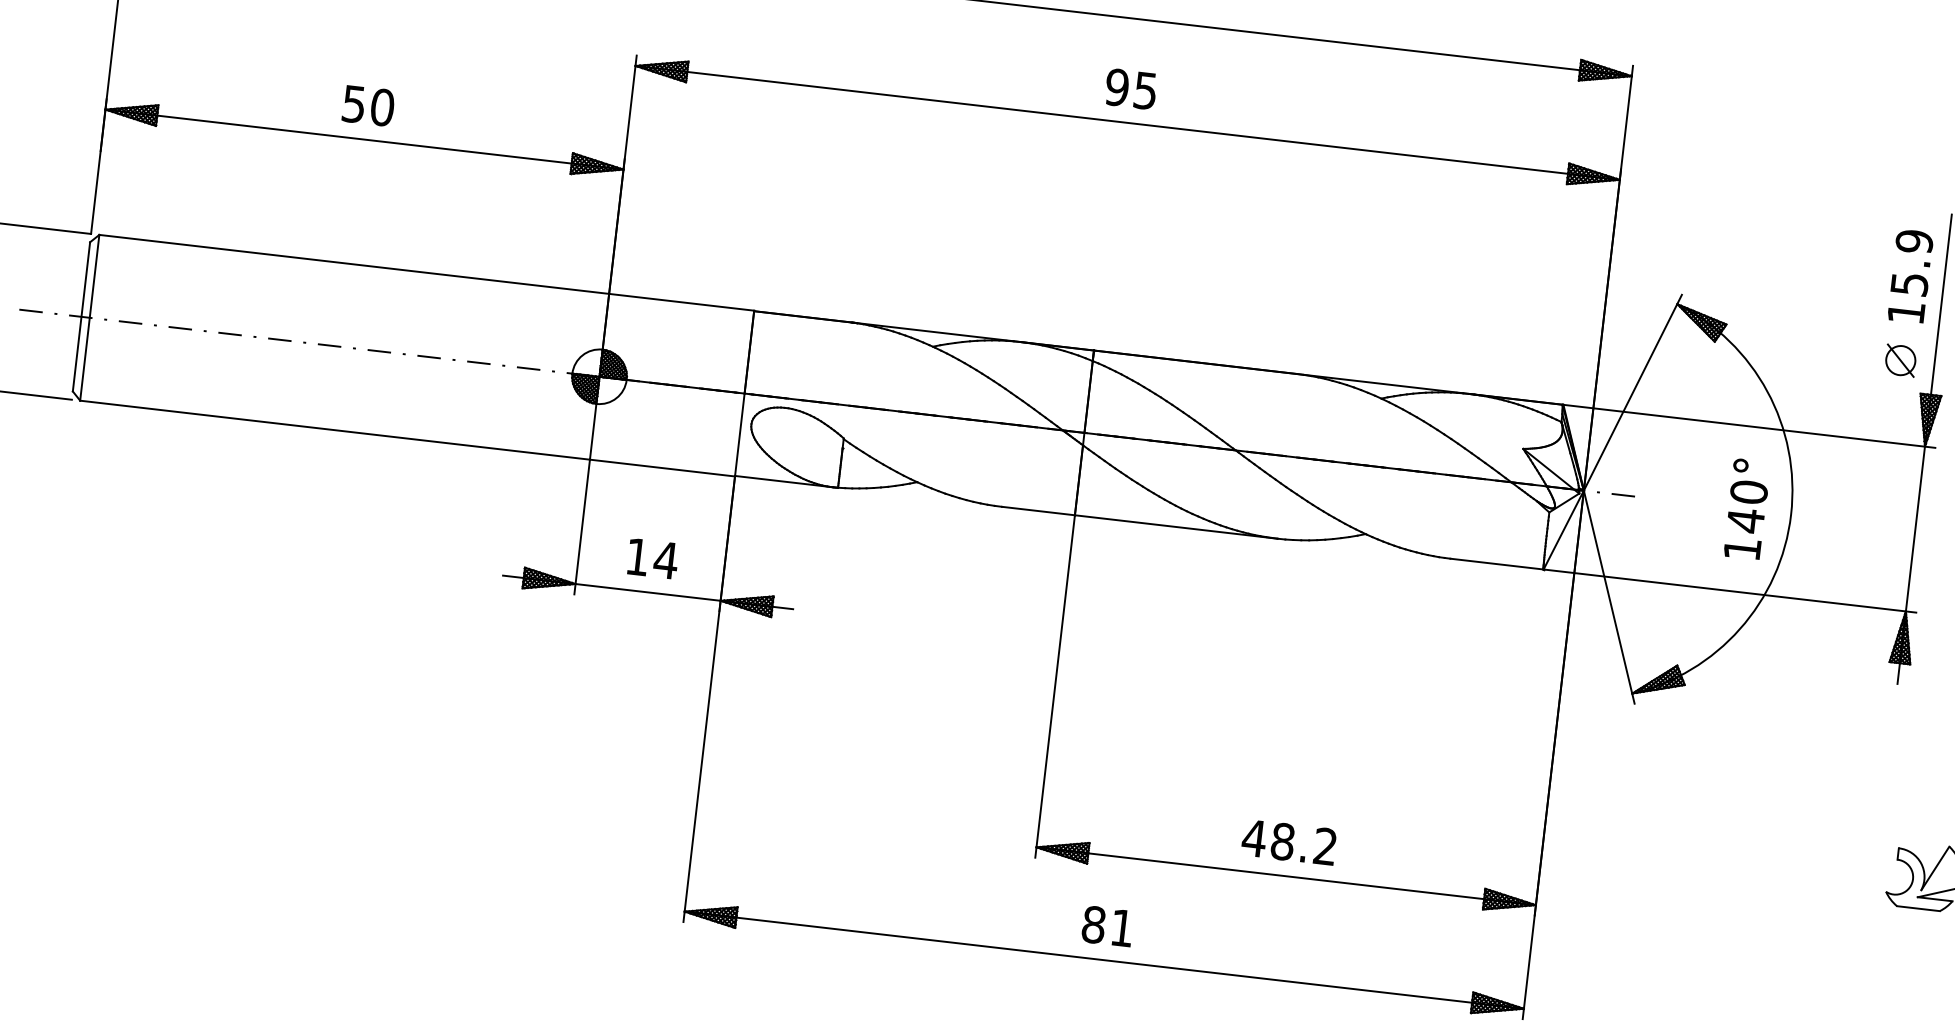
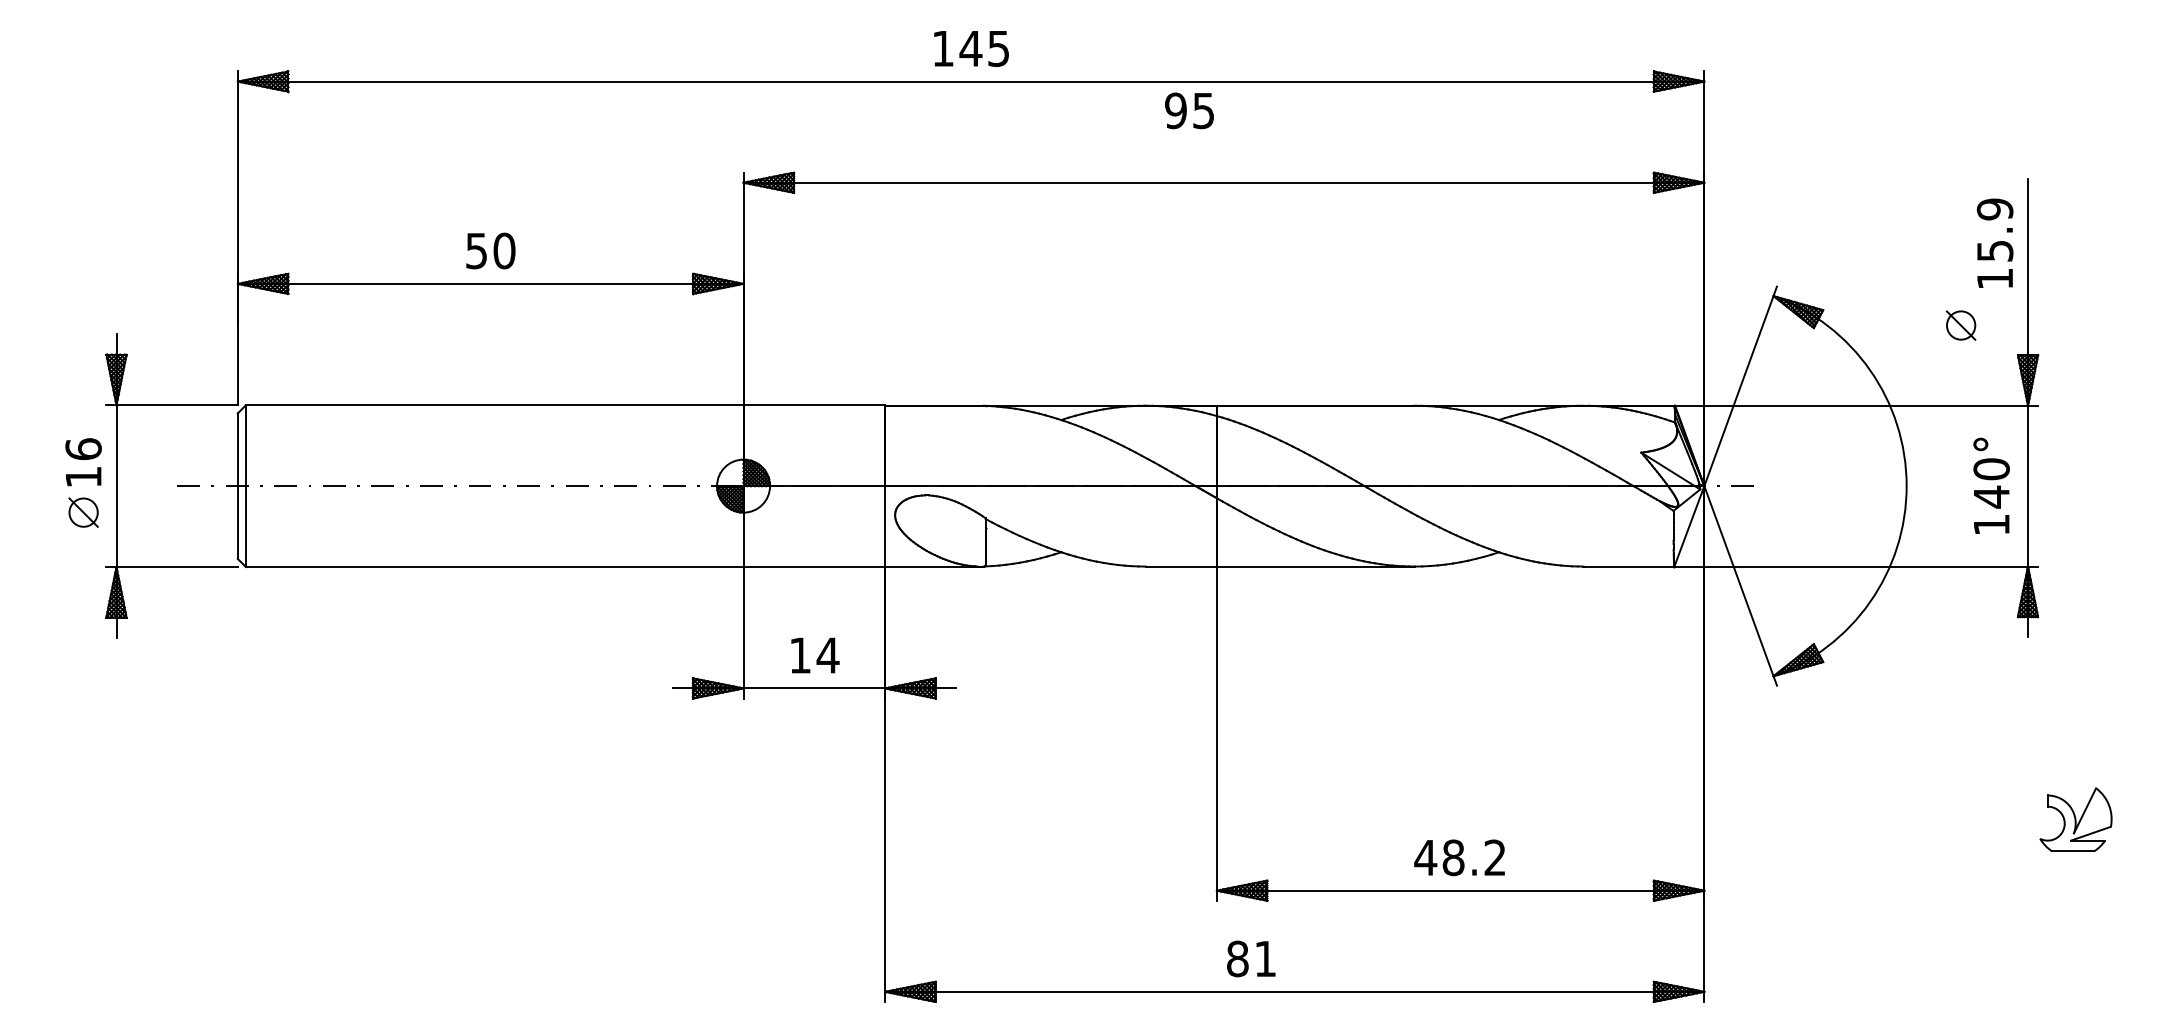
text: (1131, 88) -> (1189, 110), moved
part: (1900, 360) -> (1960, 325), moved
text: (1746, 508) -> (1991, 485), moved
text: (1107, 926) -> (1251, 958), moved

